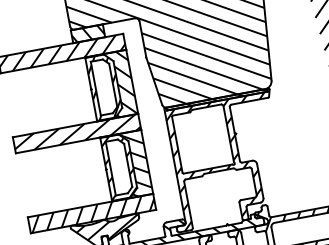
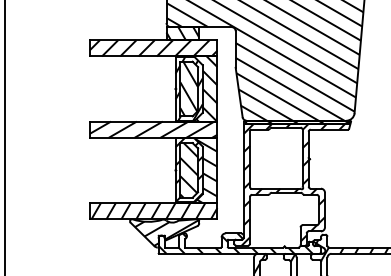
hatch: (104, 86) -> (189, 88), added
hatch: (119, 167) -> (189, 170), added

